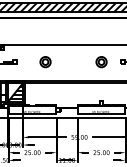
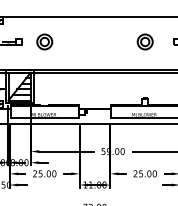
part: (45, 62) -> (44, 42), moved

